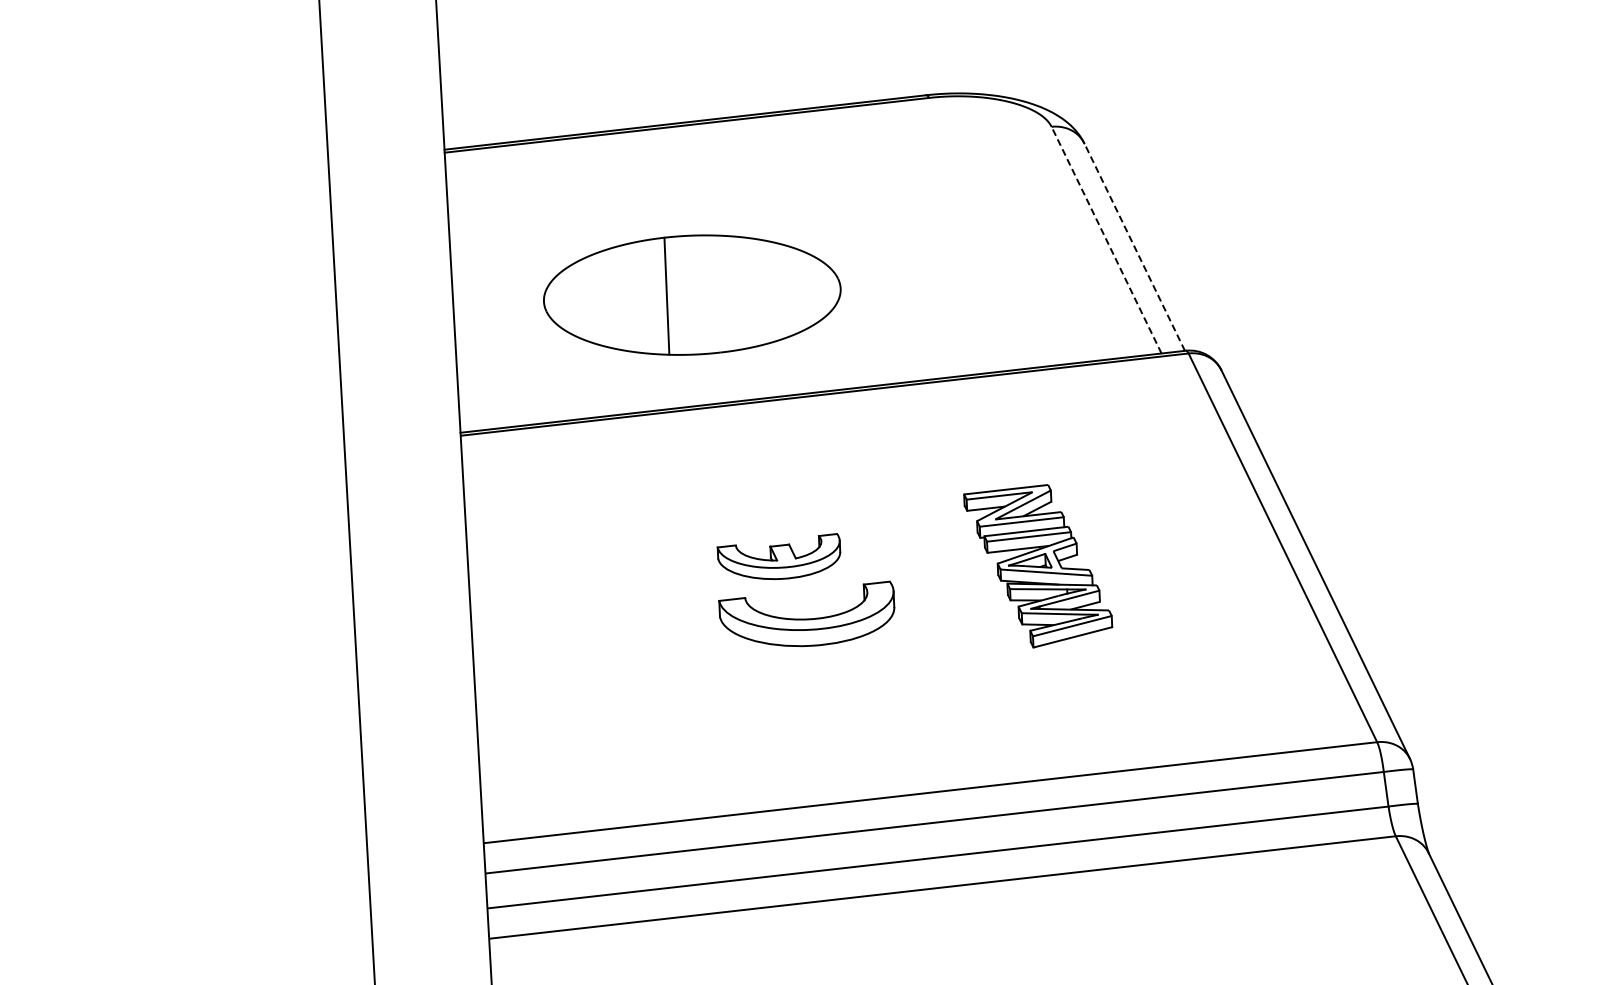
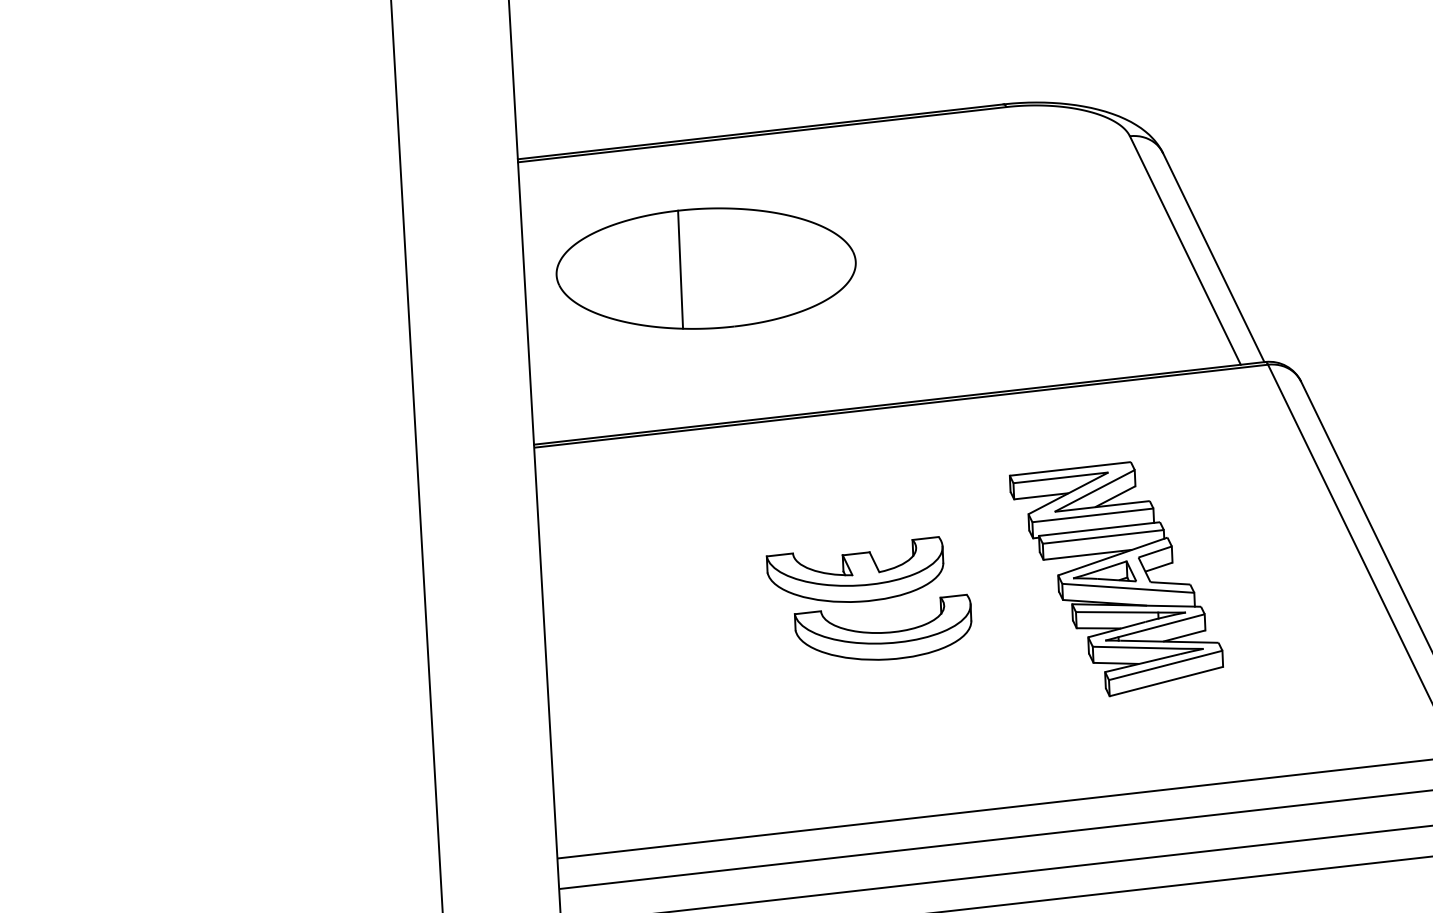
line: (1106, 240) -> (1185, 250), dashed -> solid
line: (1134, 246) -> (1213, 256), dashed -> solid
part: (692, 294) -> (706, 267), moved
part: (778, 556) -> (854, 569), size x1.43
part: (1037, 566) -> (1115, 579), size x1.43

